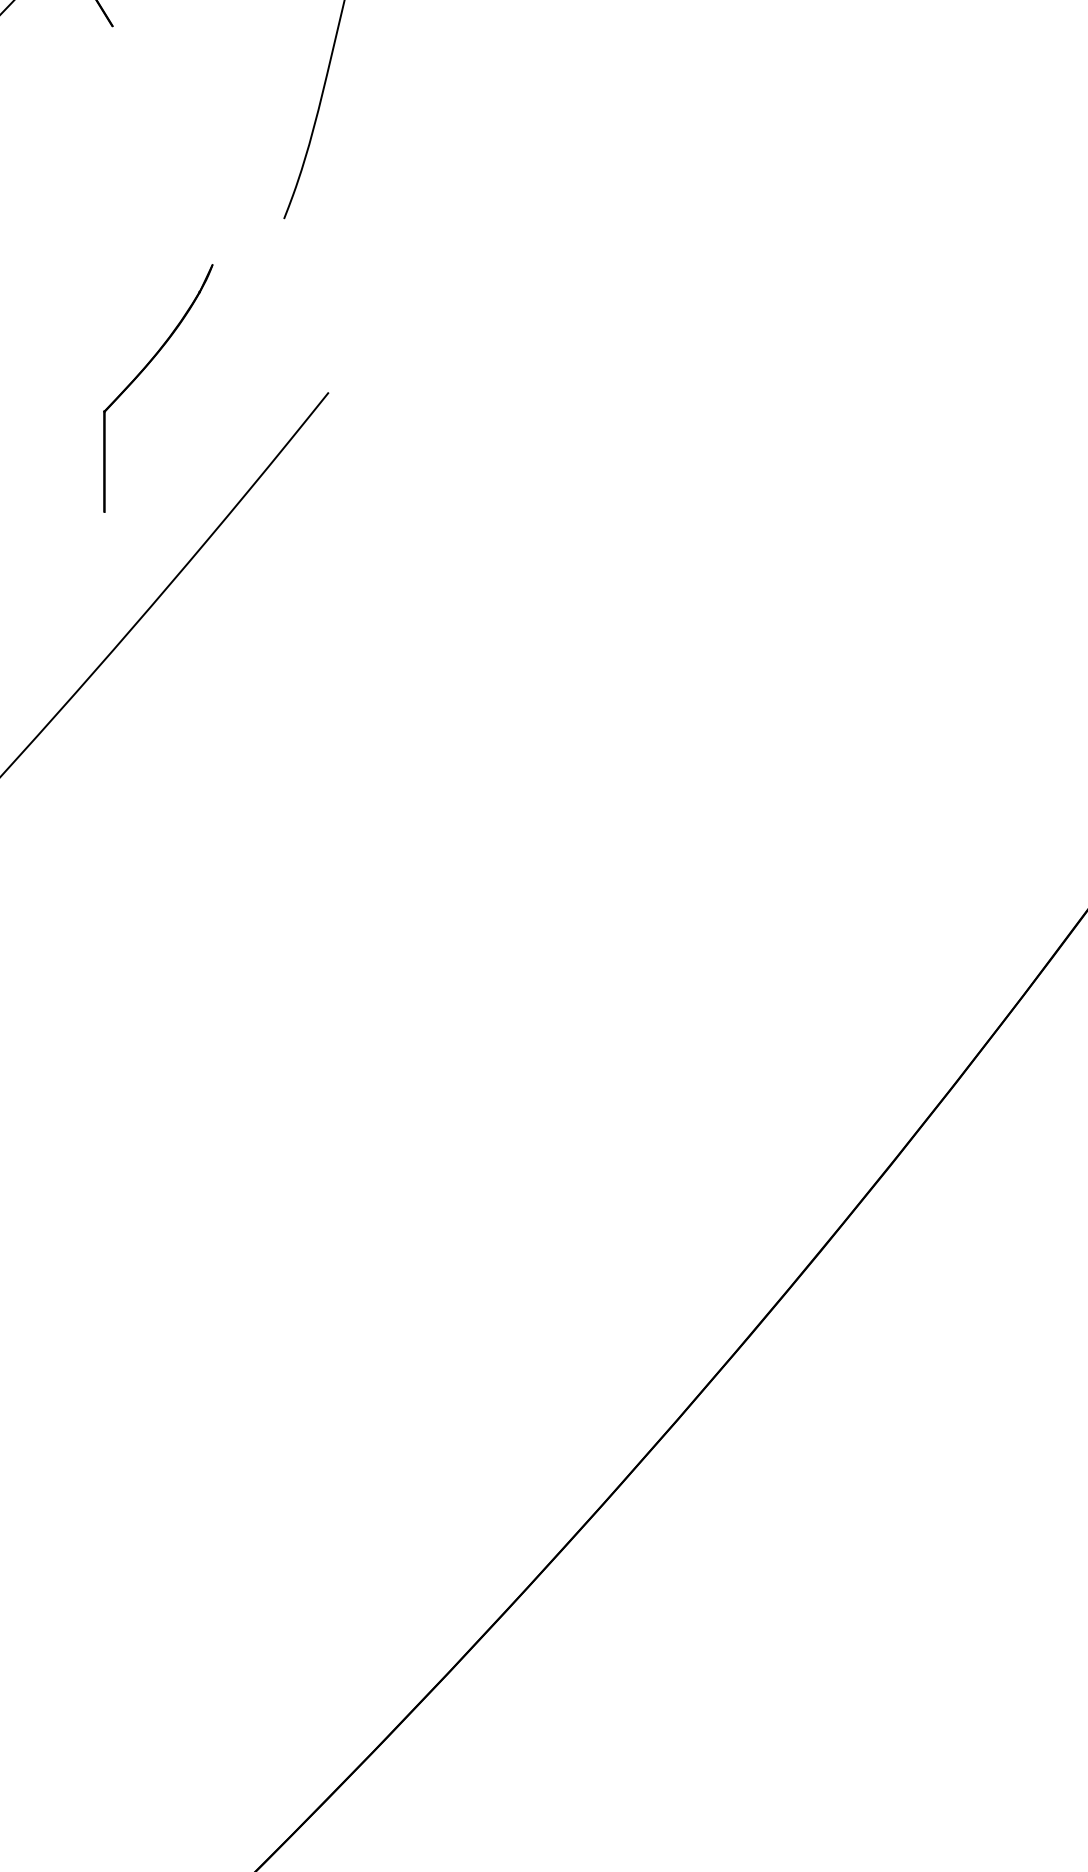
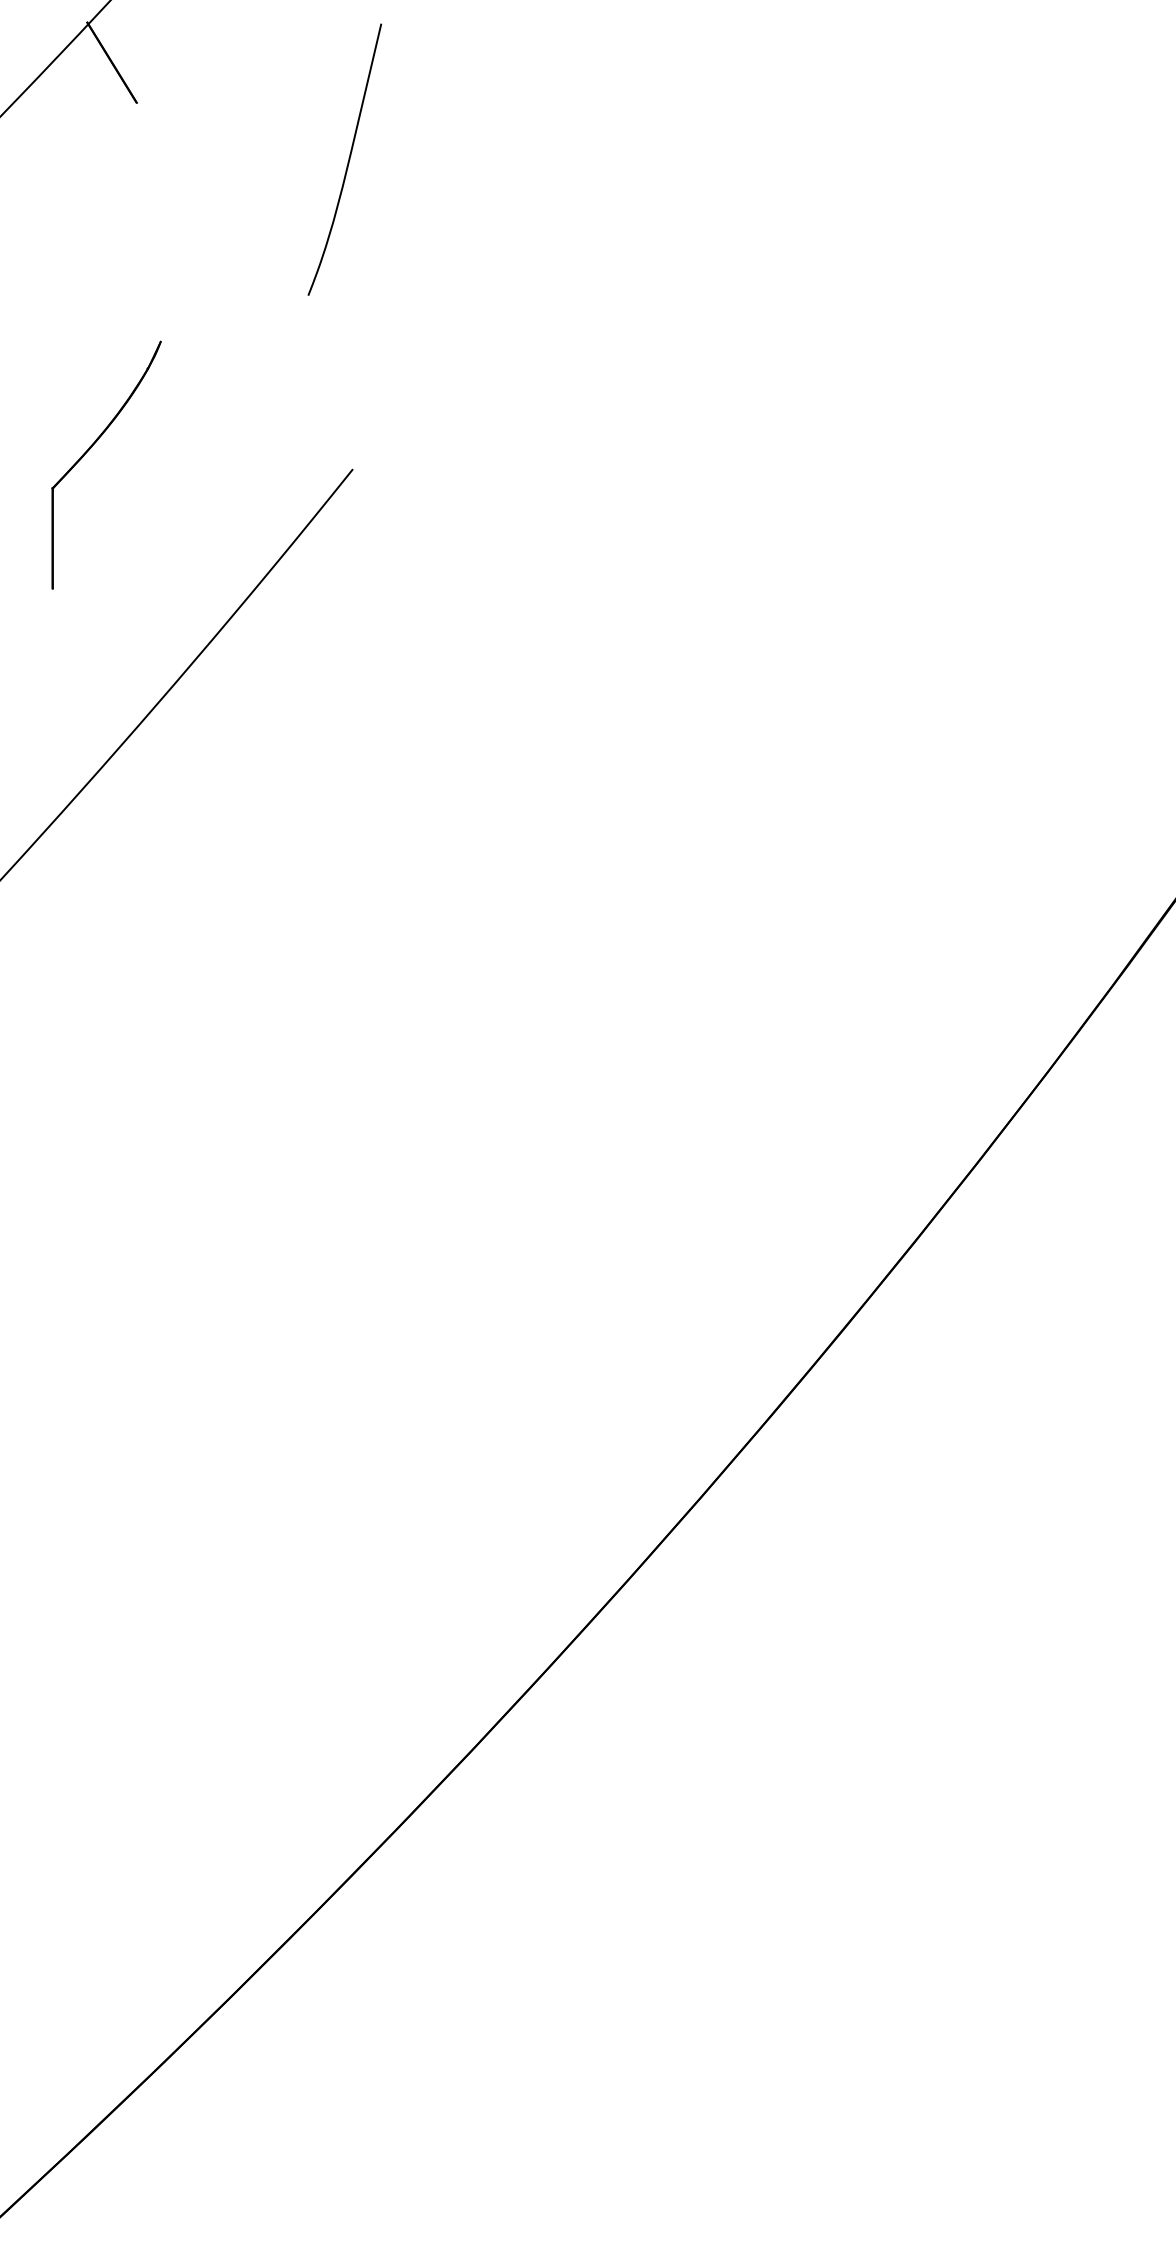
part: (143, 371) -> (91, 448), moved

